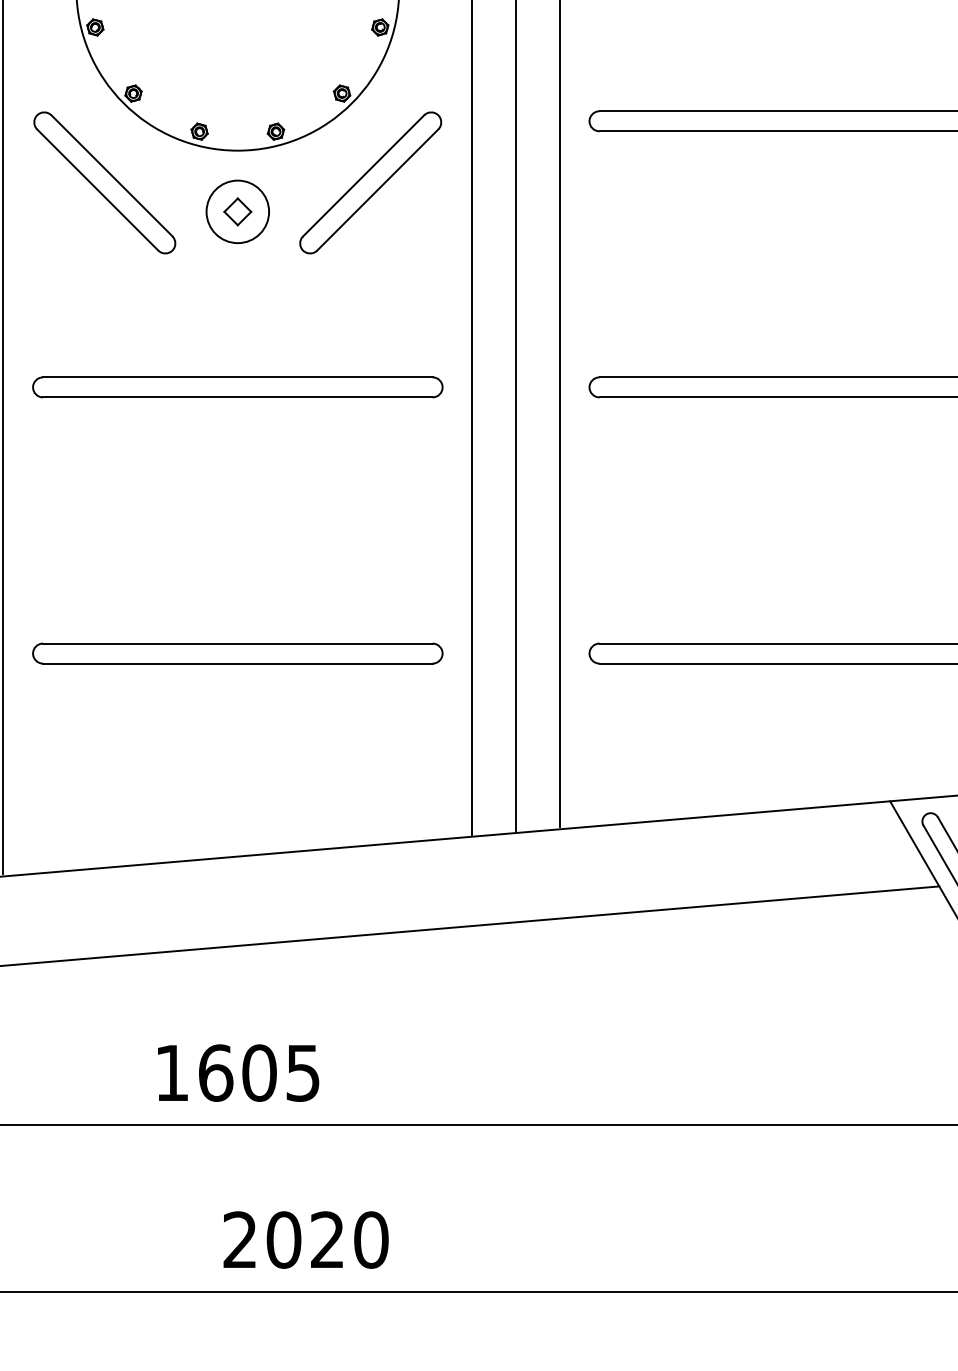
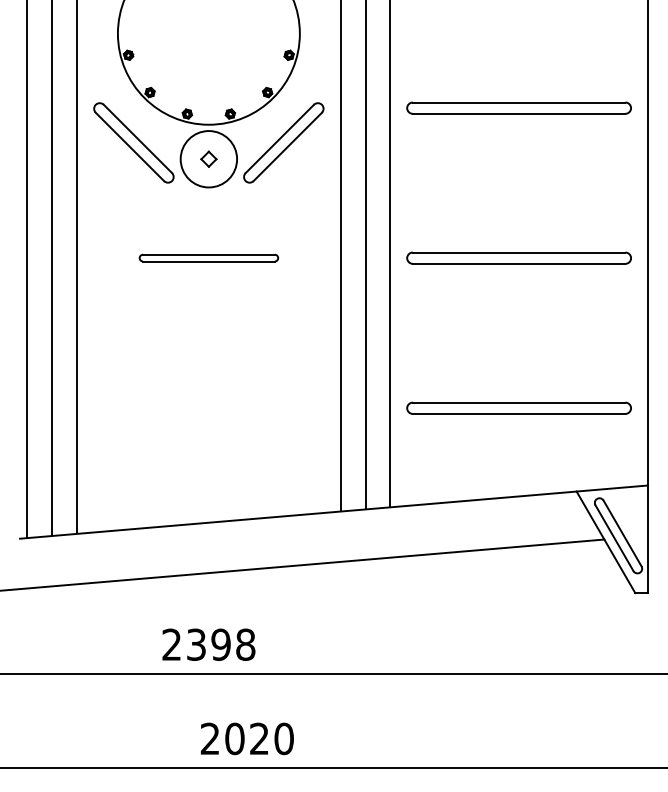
circle: (237, 210) -> (208, 158), size x1.6
part: (237, 386) -> (208, 257), size x0.6
part: (237, 652) -> (208, 407), removed
text: (237, 1072) -> (208, 644), 1605 -> 2398

